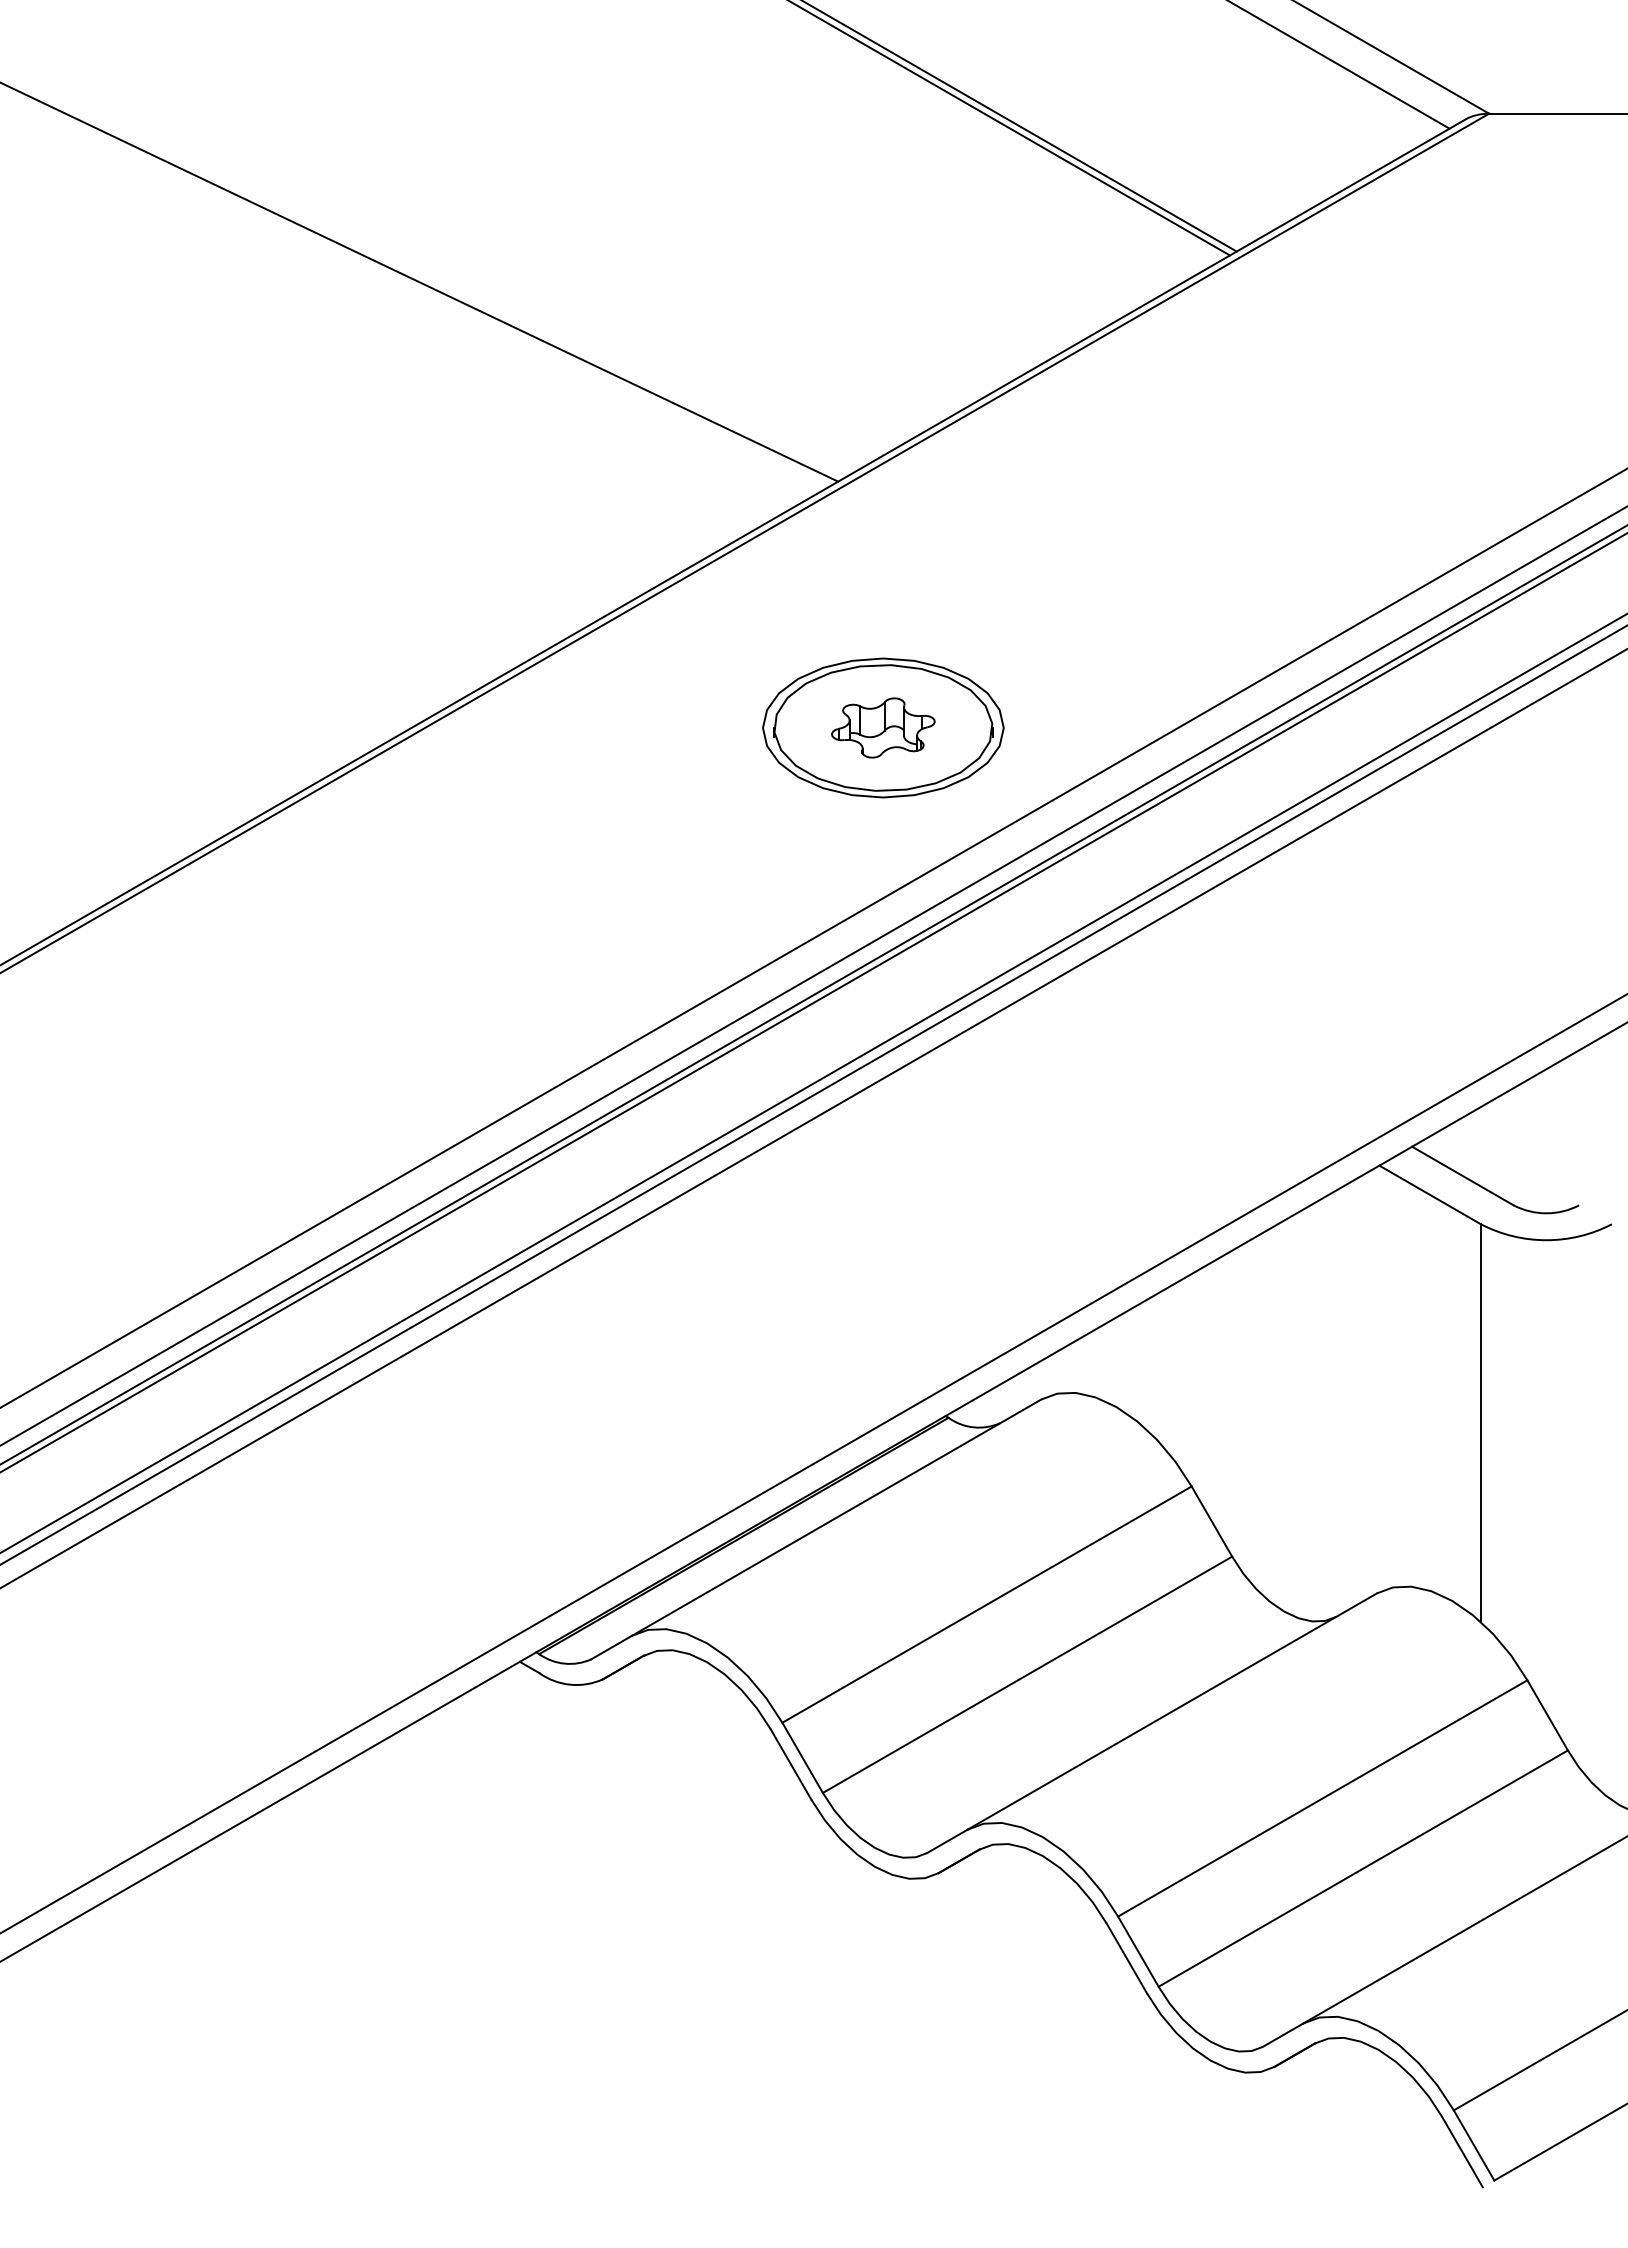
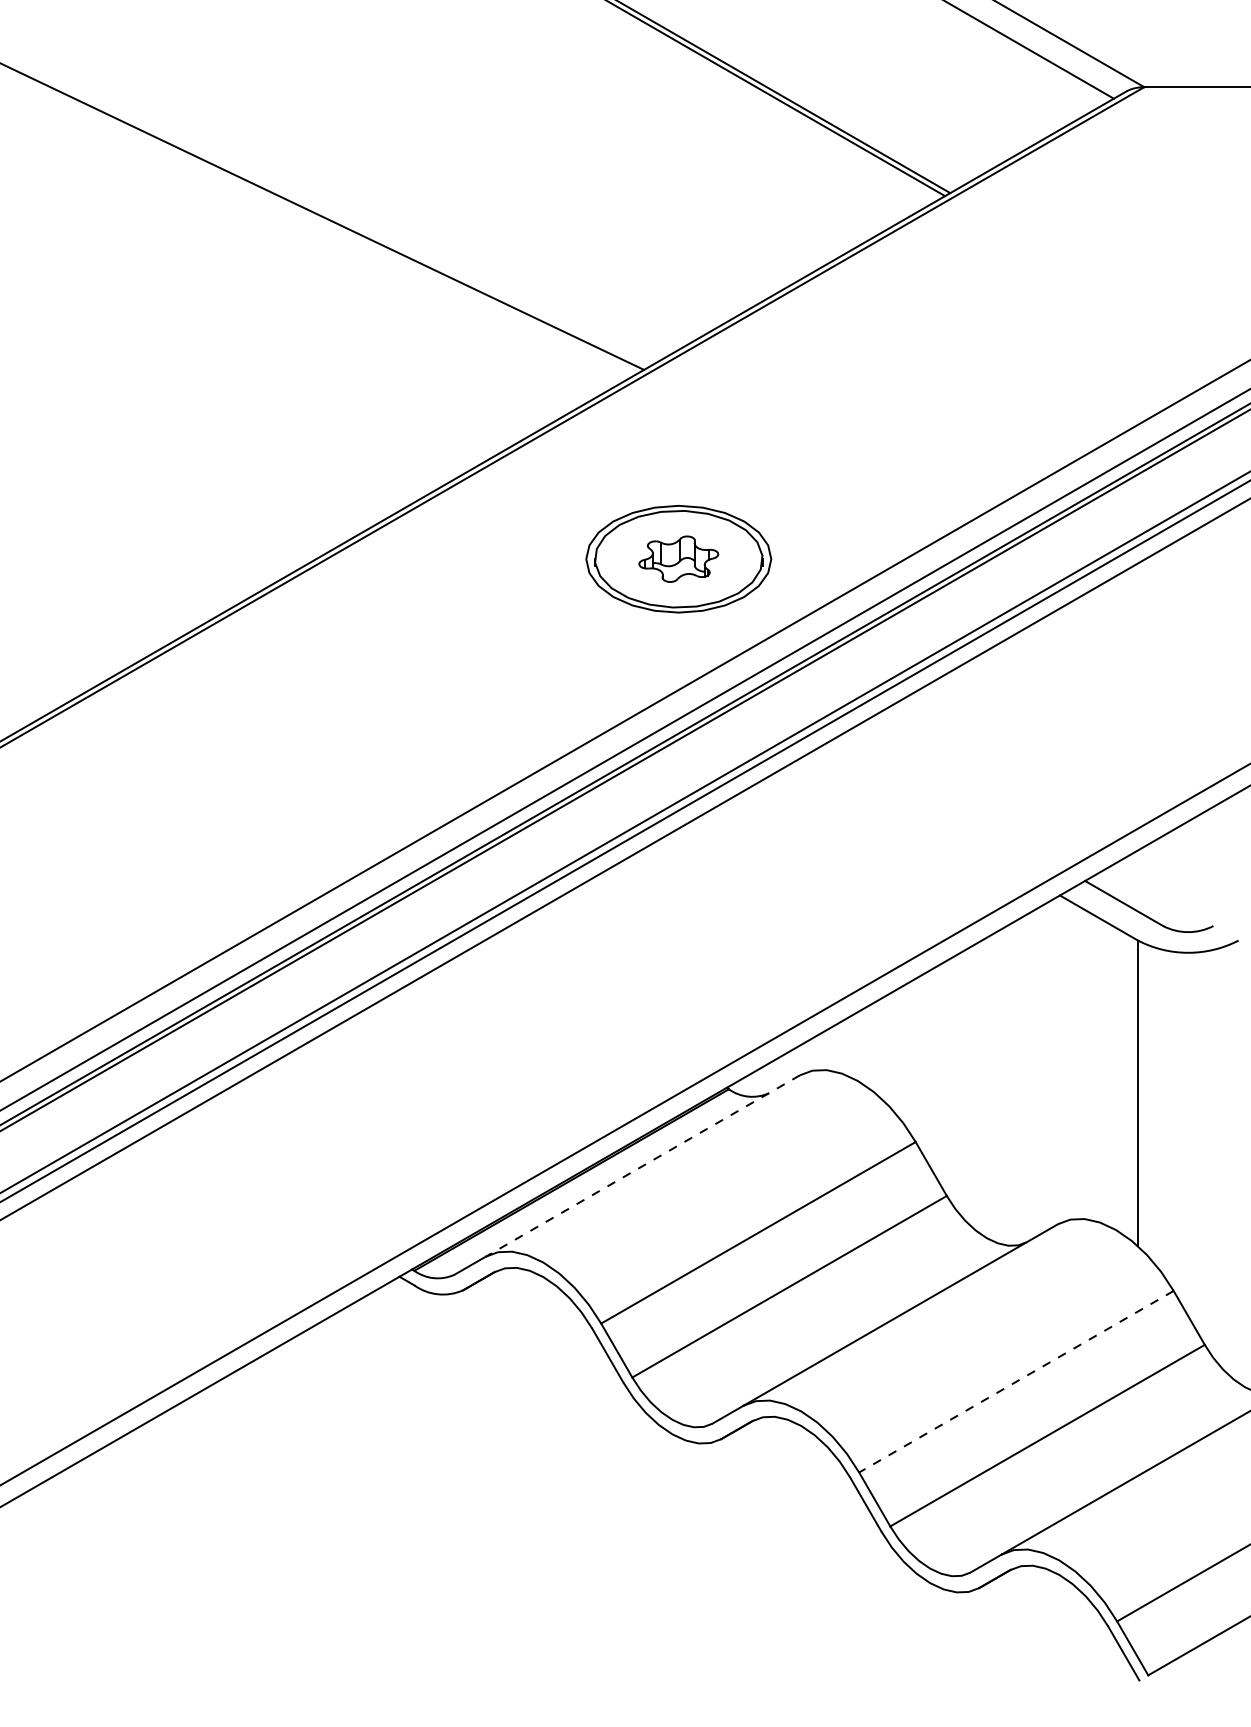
line: (836, 1517) -> (642, 1165), solid -> dashed
line: (1322, 1798) -> (1016, 1381), solid -> dashed

